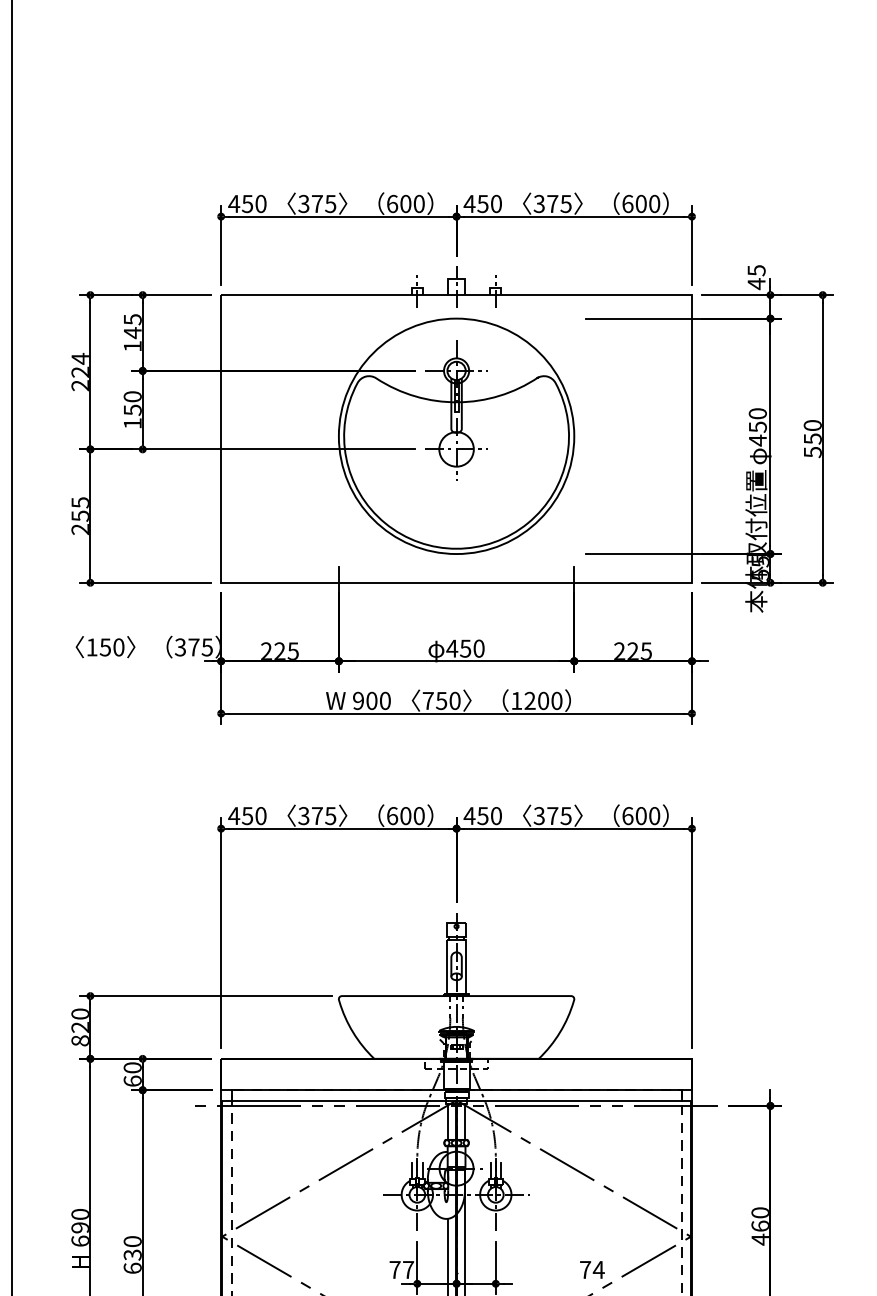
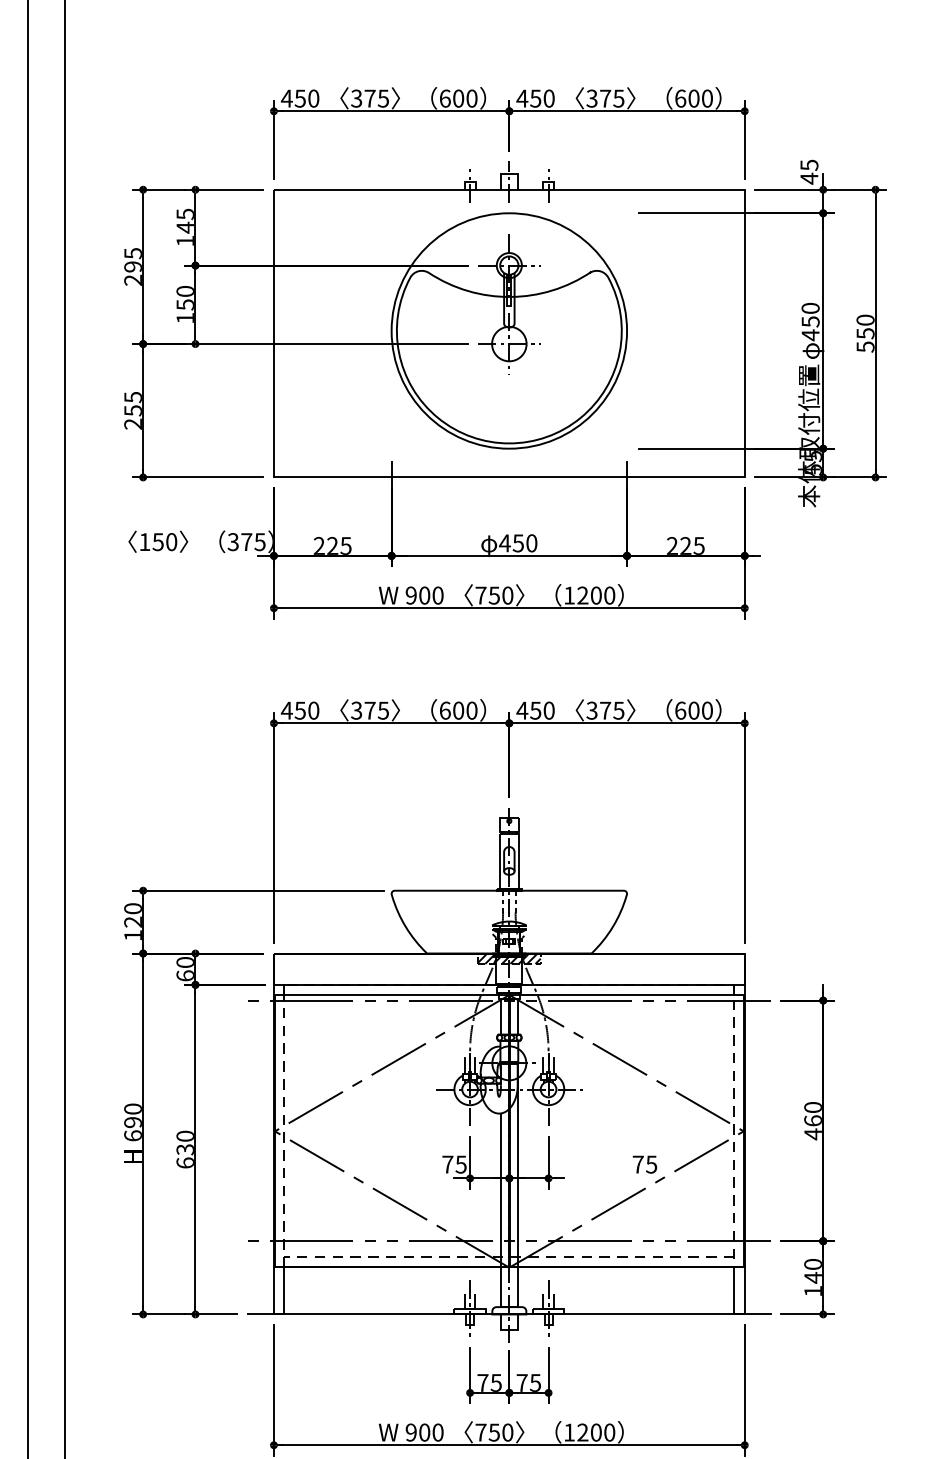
text: (79, 364) -> (132, 259), 224 -> 295
text: (79, 1040) -> (132, 935), 820 -> 120
hatch: (455, 1063) -> (508, 958), added
text: (407, 1269) -> (460, 1164), 77 -> 75
text: (598, 1269) -> (651, 1164), 74 -> 75

